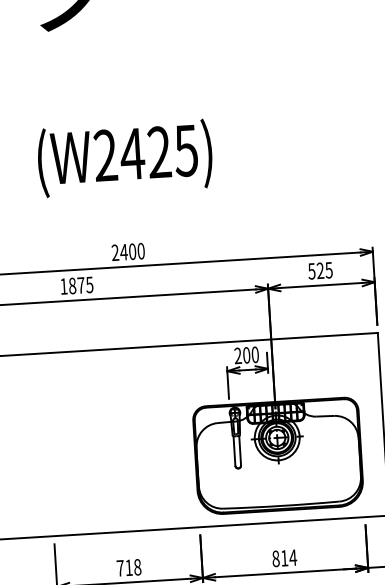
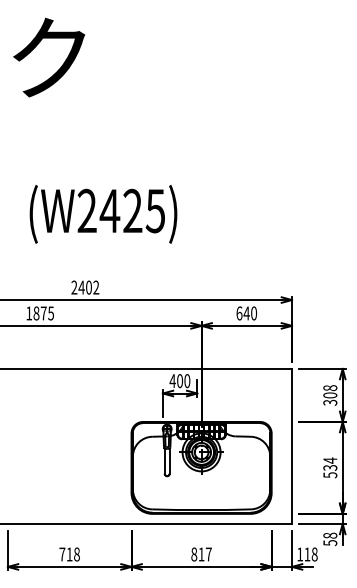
text: (125, 158) -> (103, 214), moved
text: (141, 251) -> (96, 287), 2400 -> 2402
text: (320, 270) -> (246, 313), 525 -> 640
text: (237, 355) -> (172, 380), 200 -> 400
text: (292, 557) -> (208, 554), 814 -> 817

